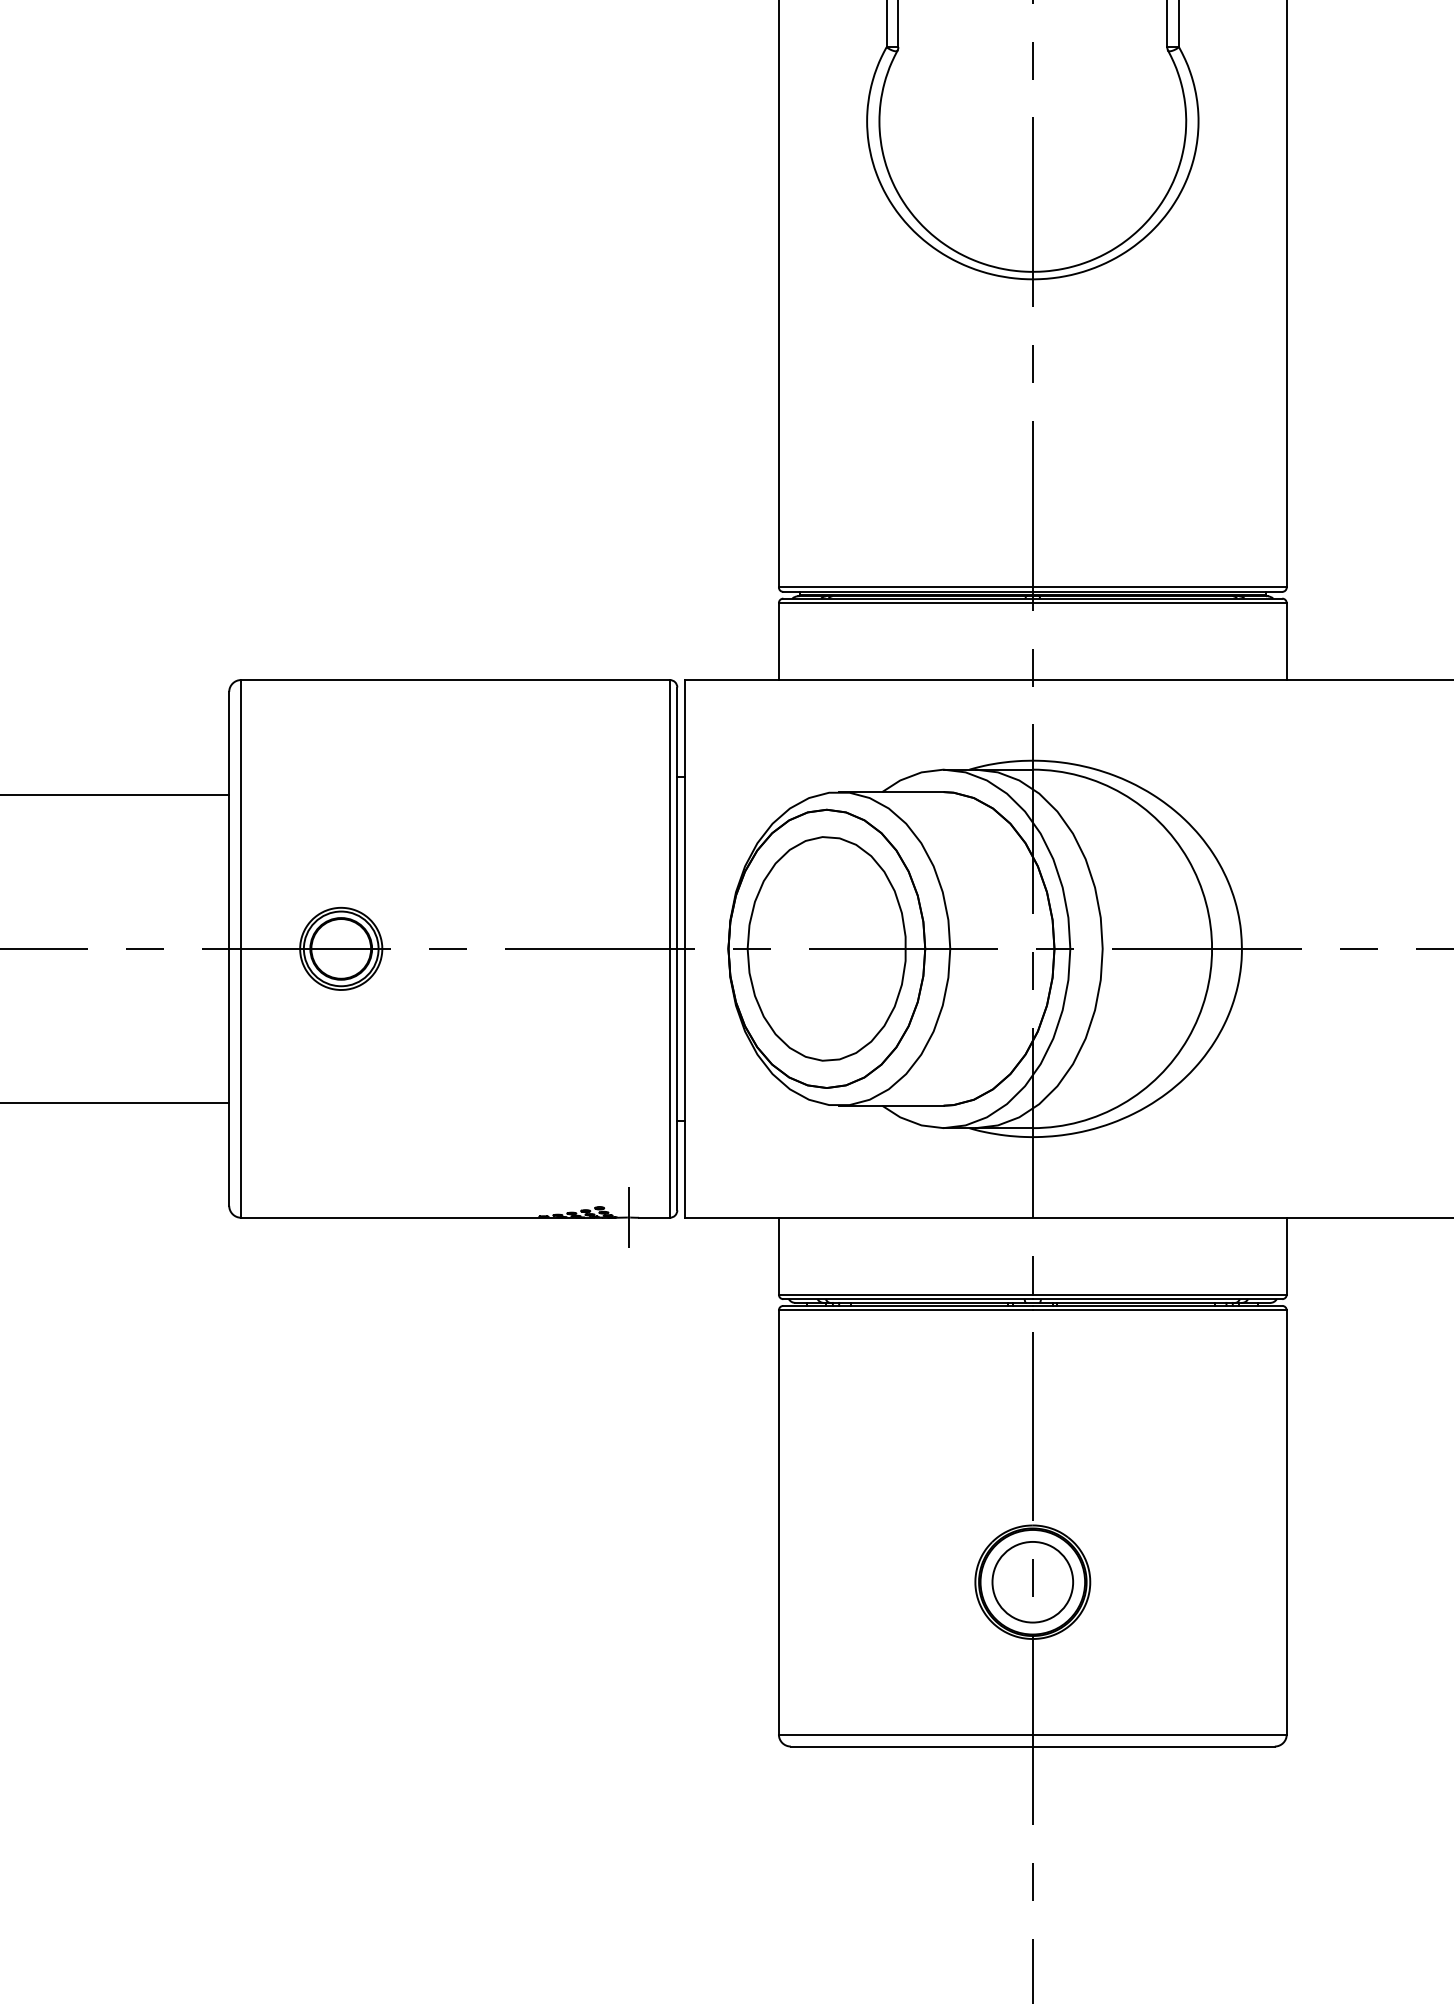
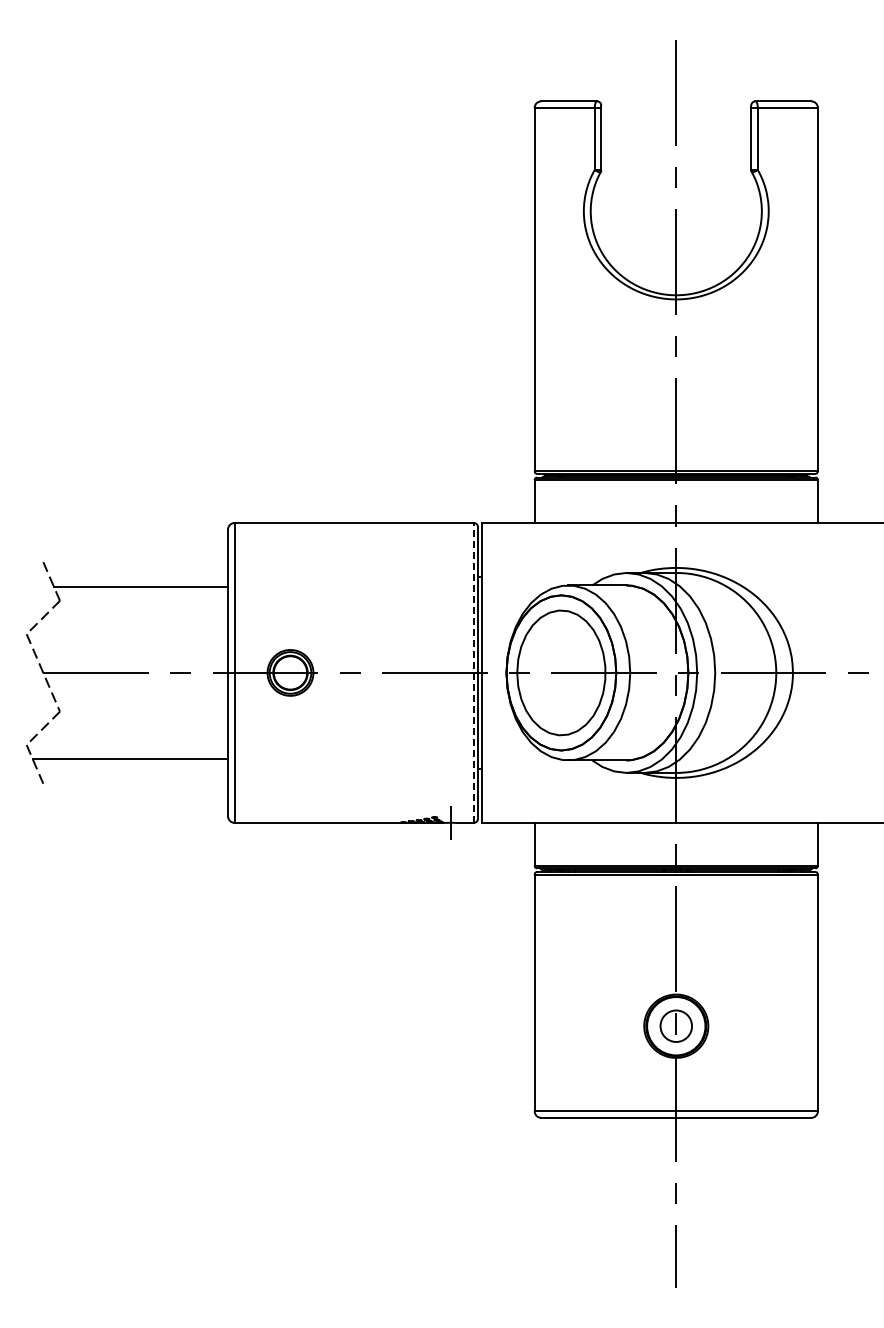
line: (669, 948) -> (473, 672), solid -> dashed
circle: (1031, 1580) -> (675, 1025), size x0.7

